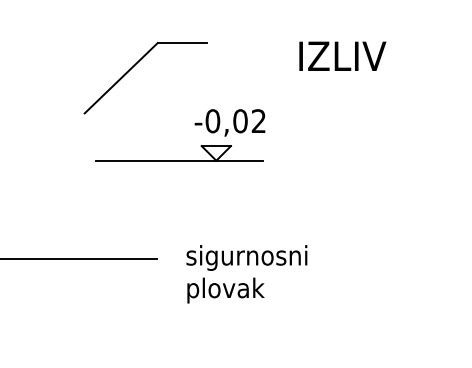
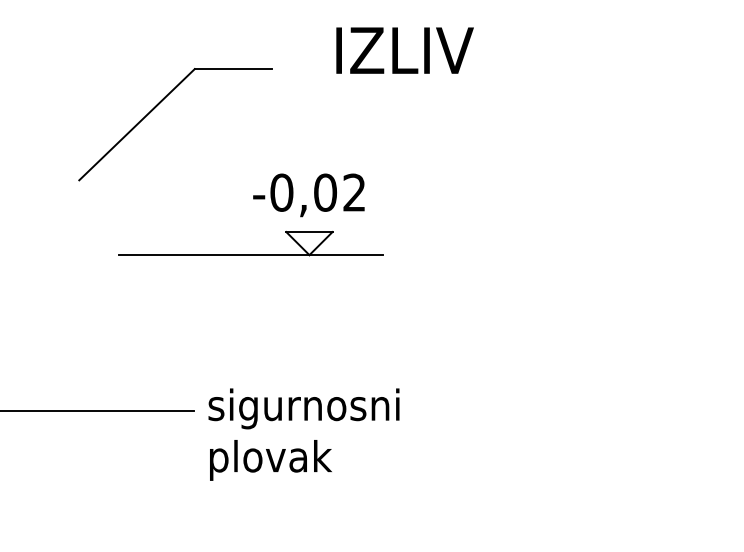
text: (342, 55) -> (404, 49), moved
part: (179, 160) -> (251, 254), moved
text: (246, 274) -> (303, 434), moved

